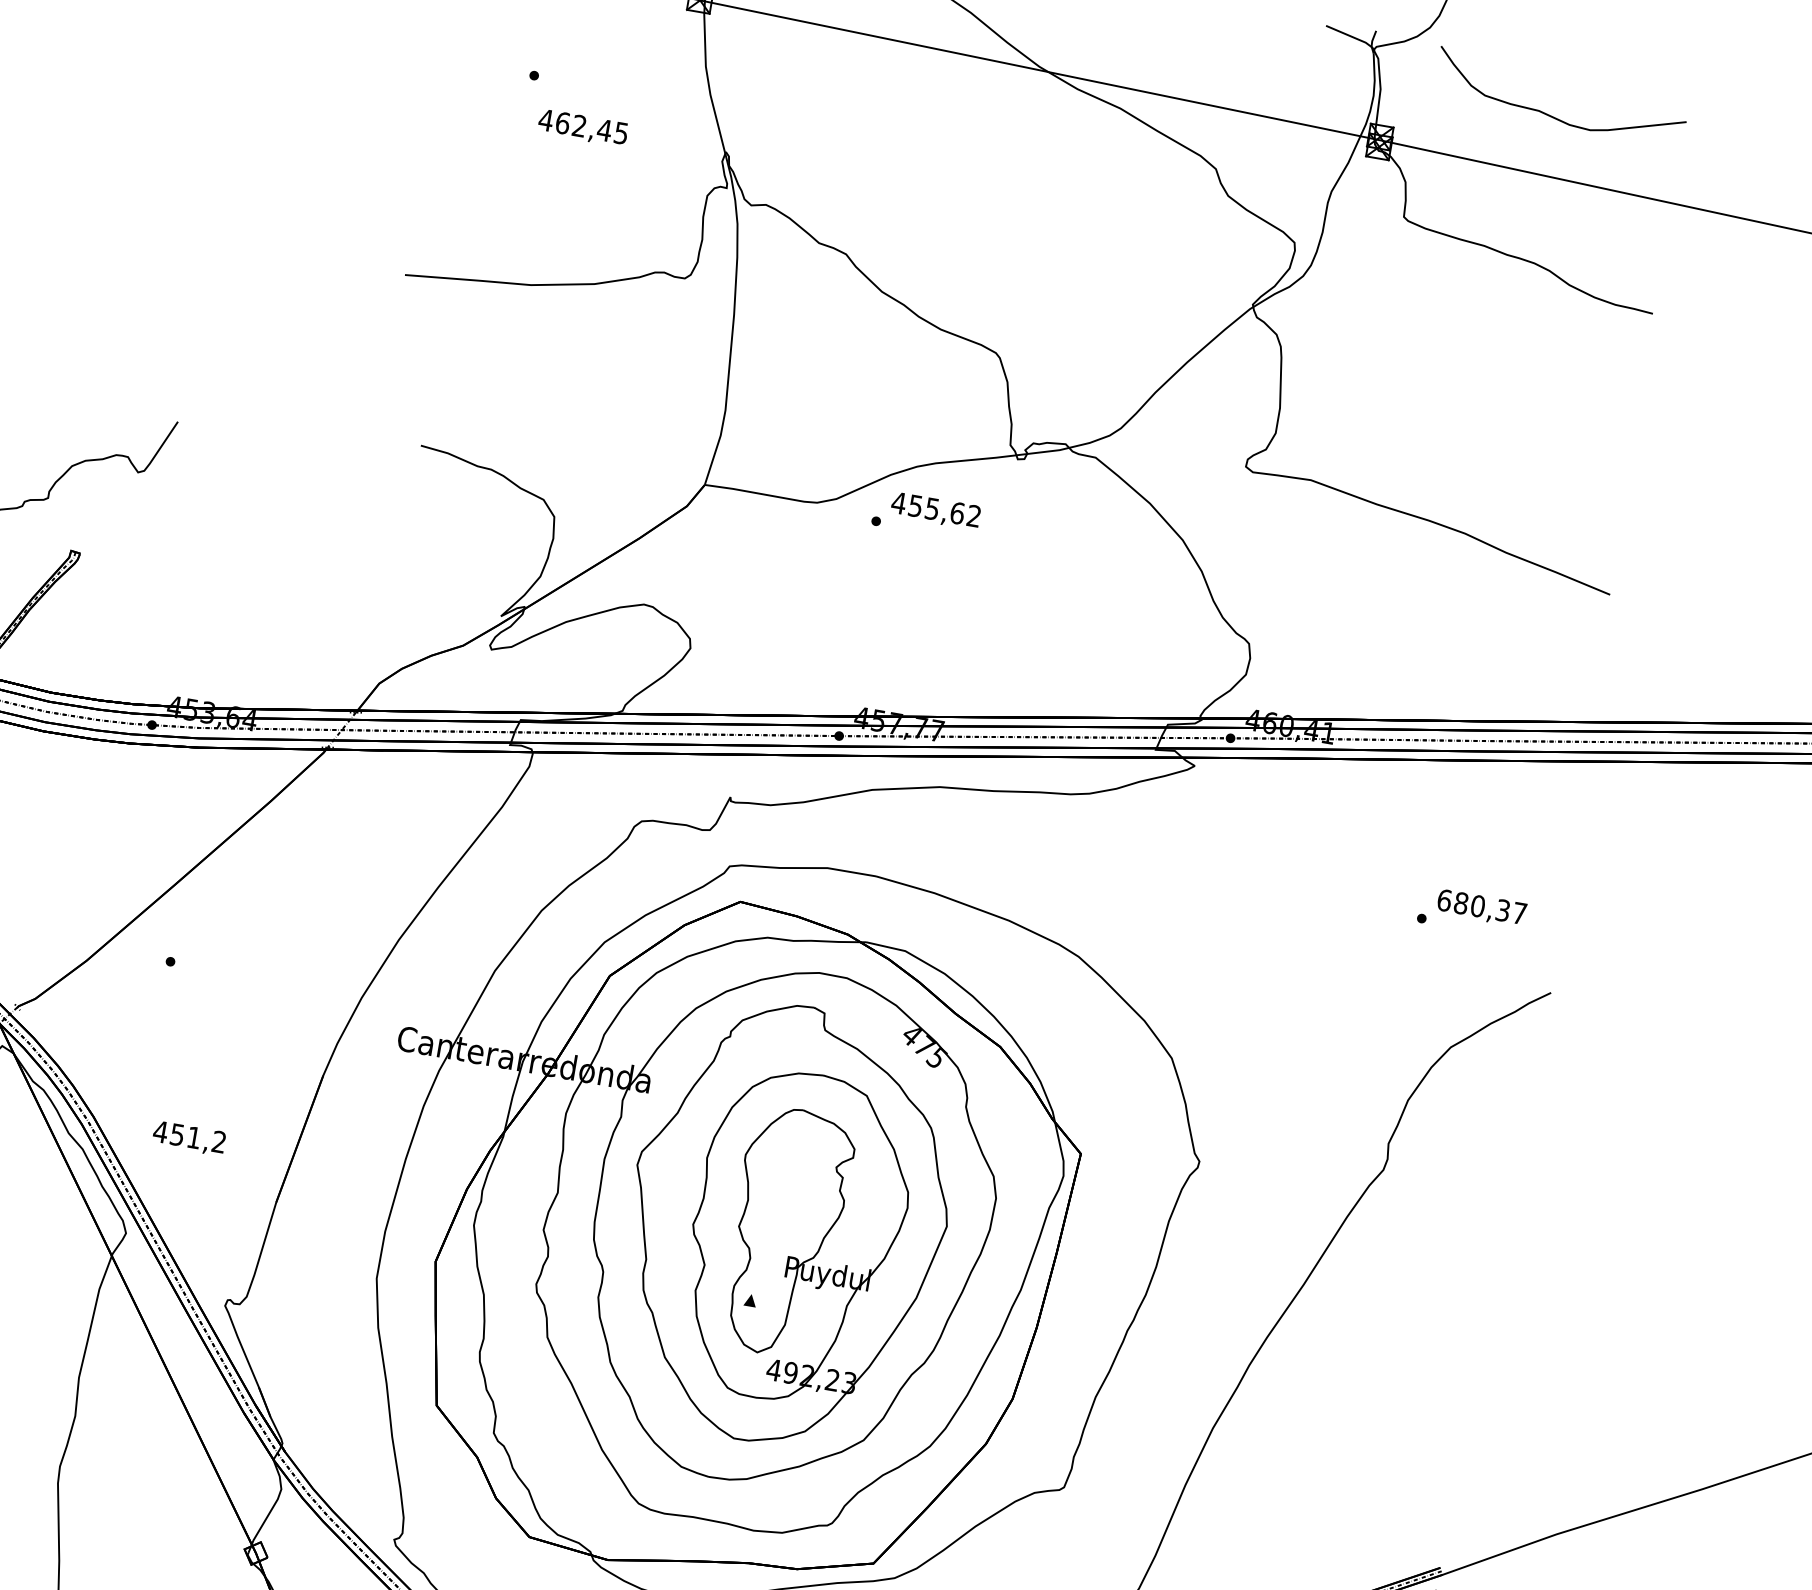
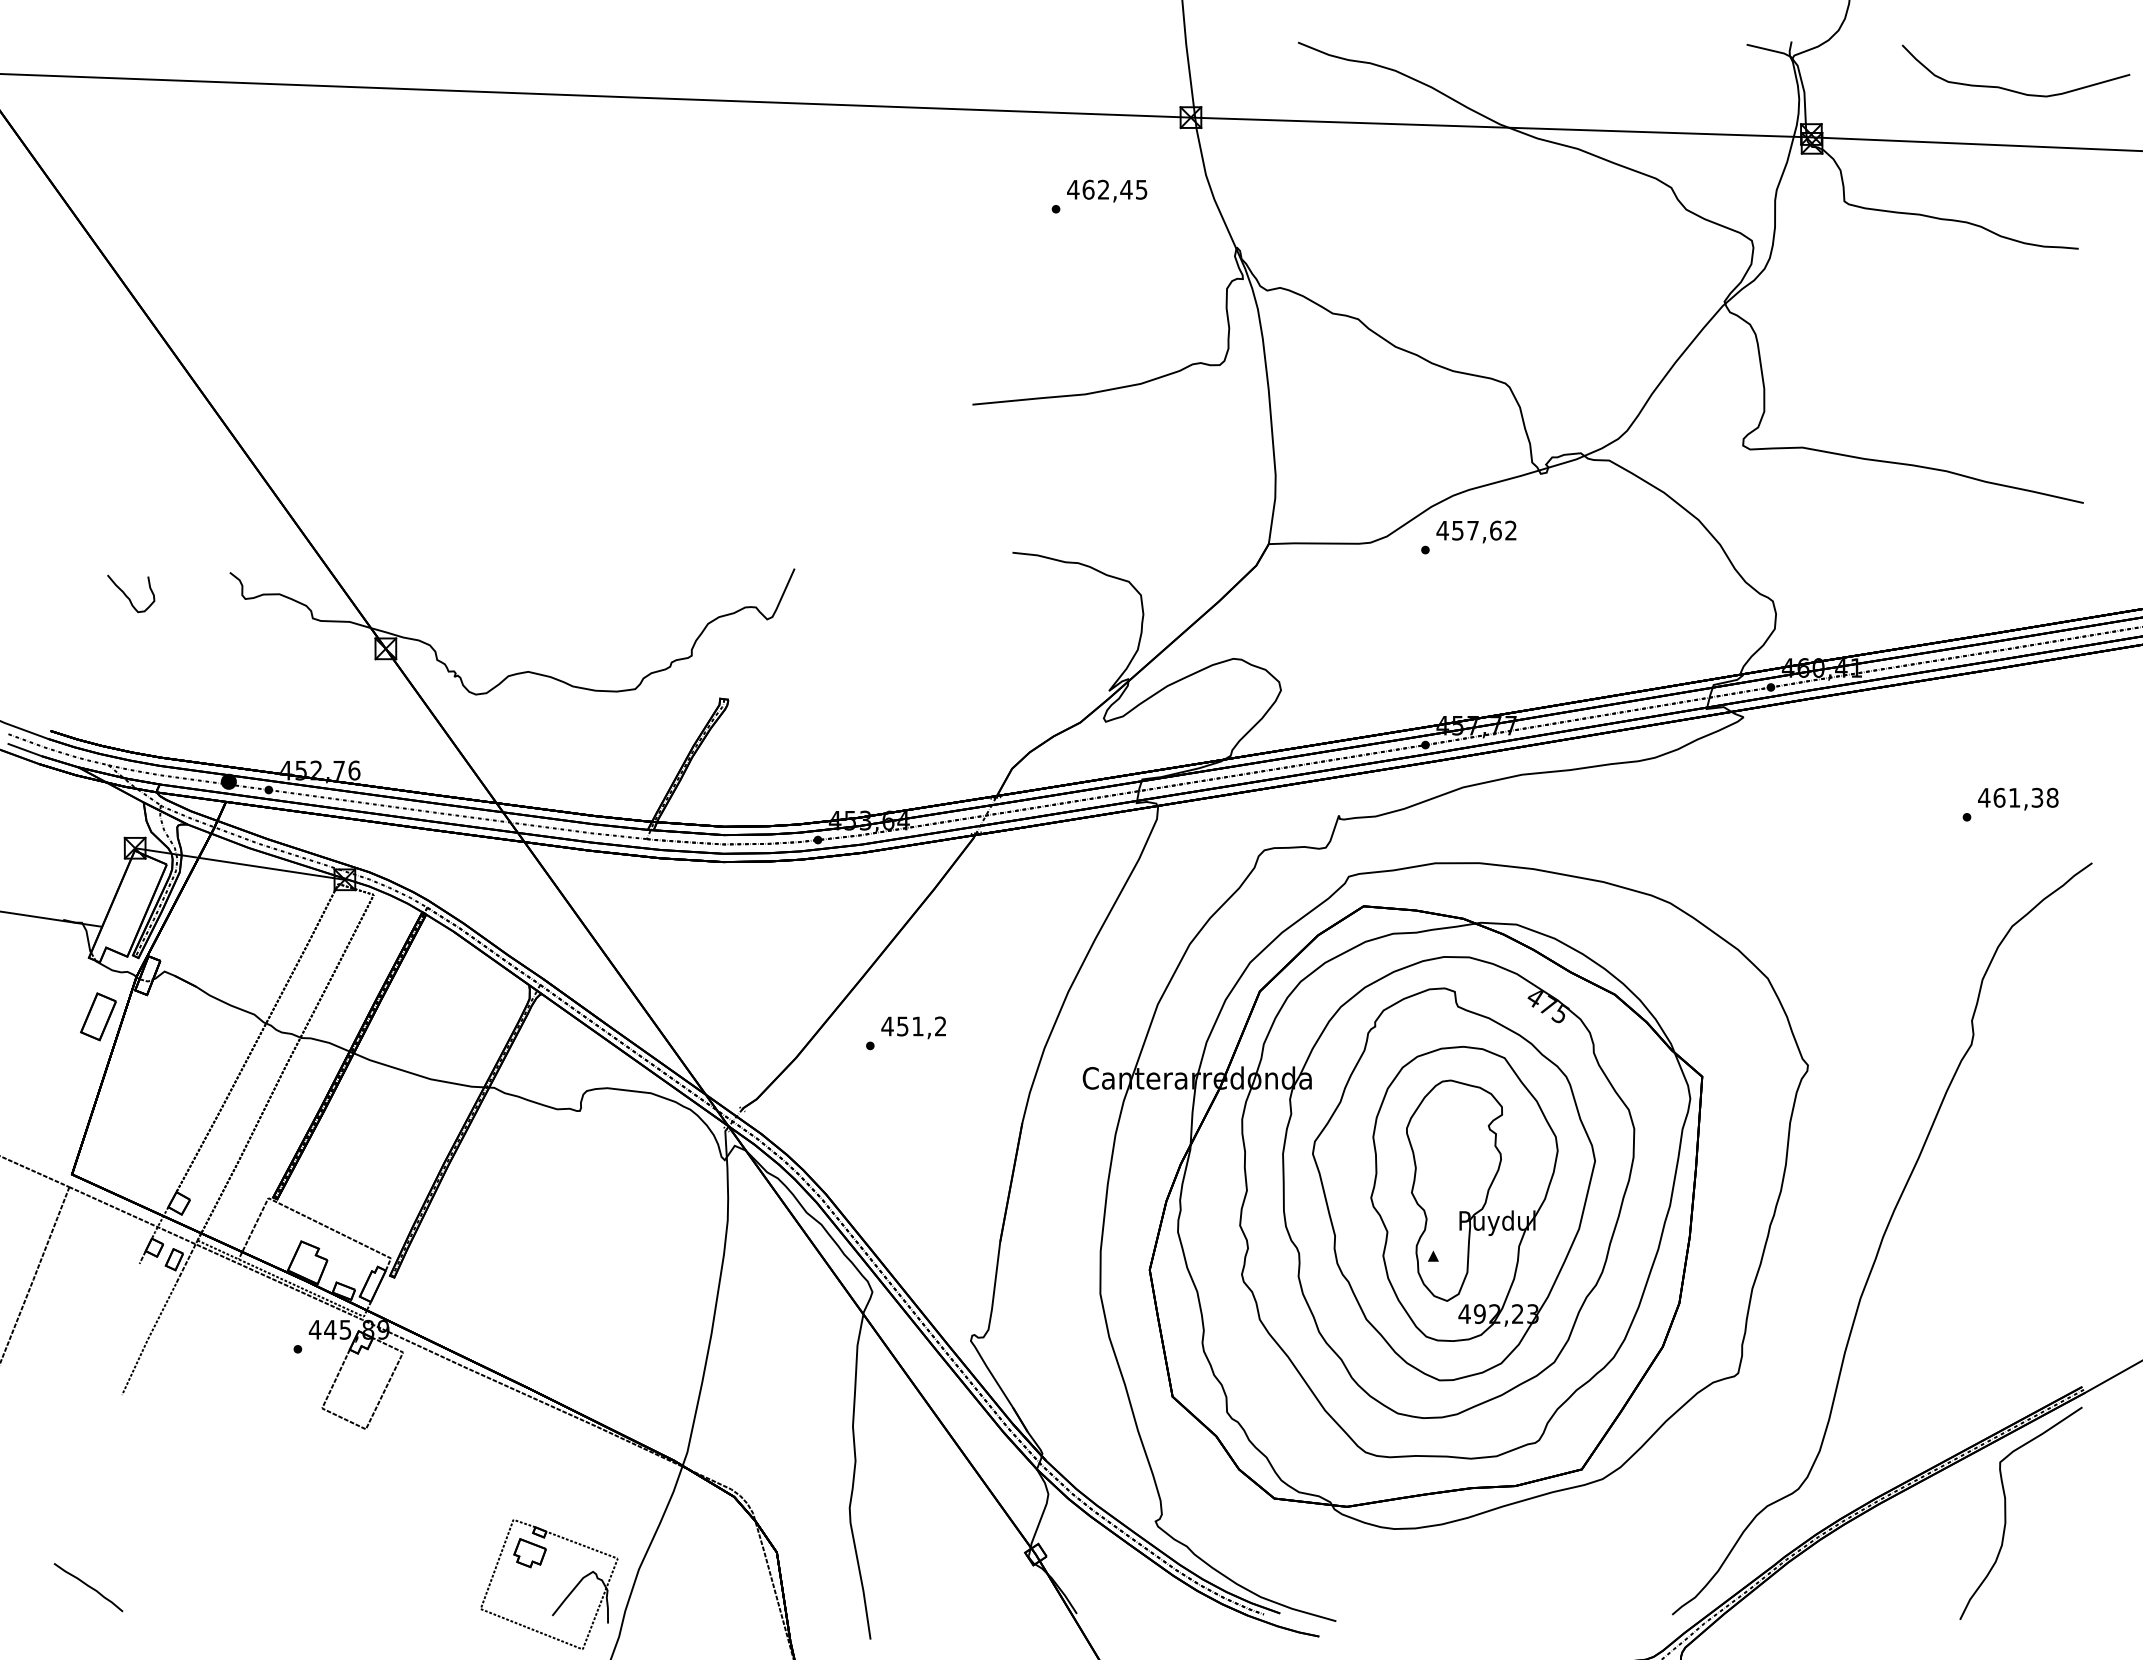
curve: (1553, 115) -> (2011, 89), moved
text: (583, 127) -> (1107, 190), moved
text: (931, 508) -> (1472, 530), 455,62 -> 457,62
text: (1482, 906) -> (2018, 797), 680,37 -> 461,38
text: (189, 1138) -> (913, 1027), moved

